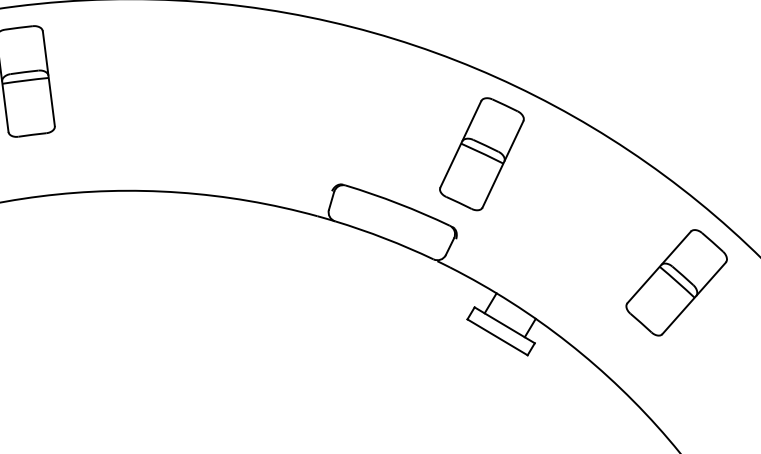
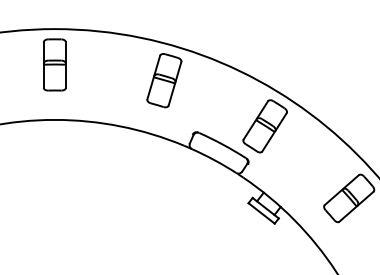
part: (259, 84) -> (164, 80), added

